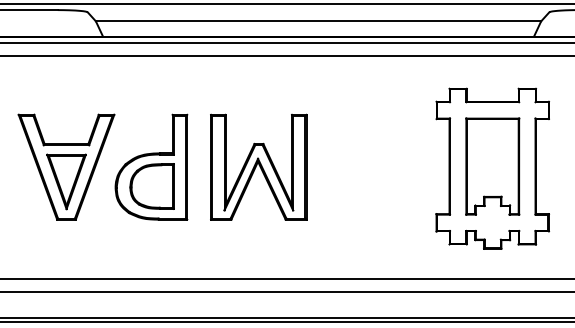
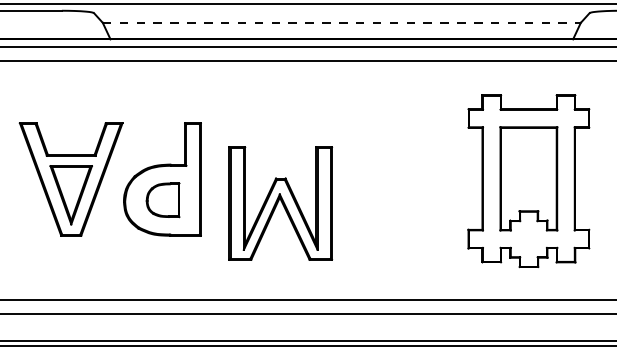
line: (319, 21) -> (342, 22), solid -> dashed
part: (258, 167) -> (280, 203), moved
part: (151, 186) -> (162, 200), size x0.7

